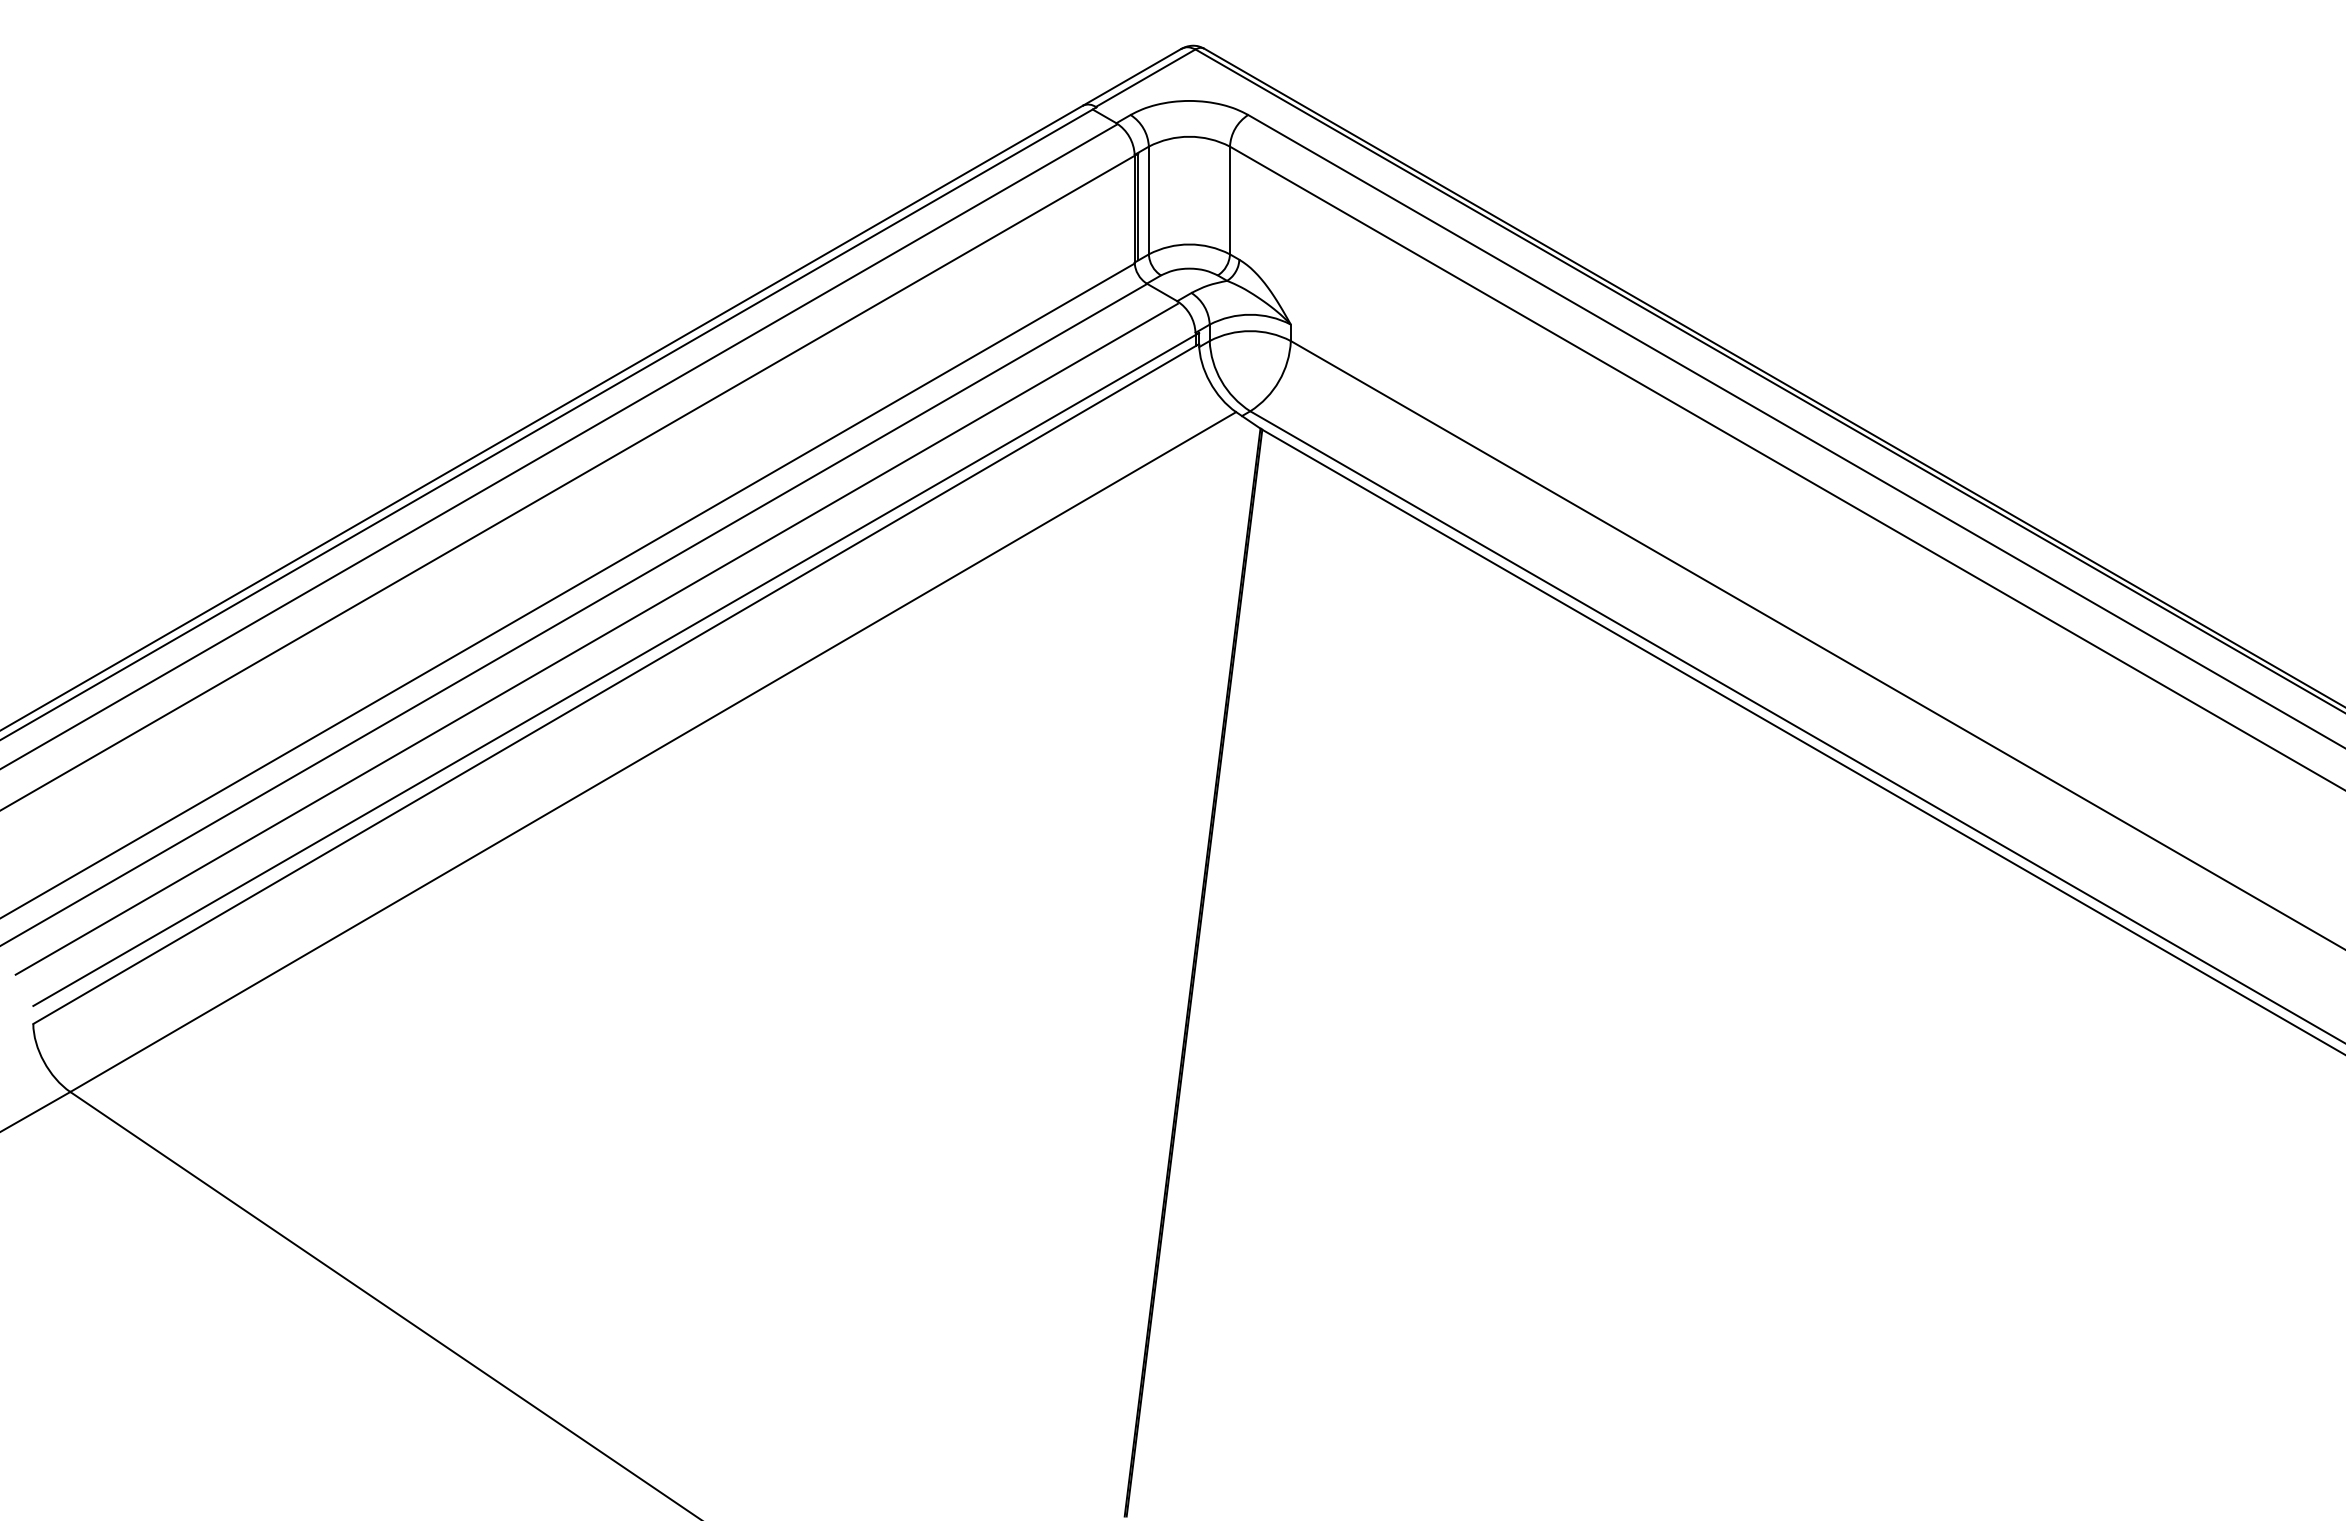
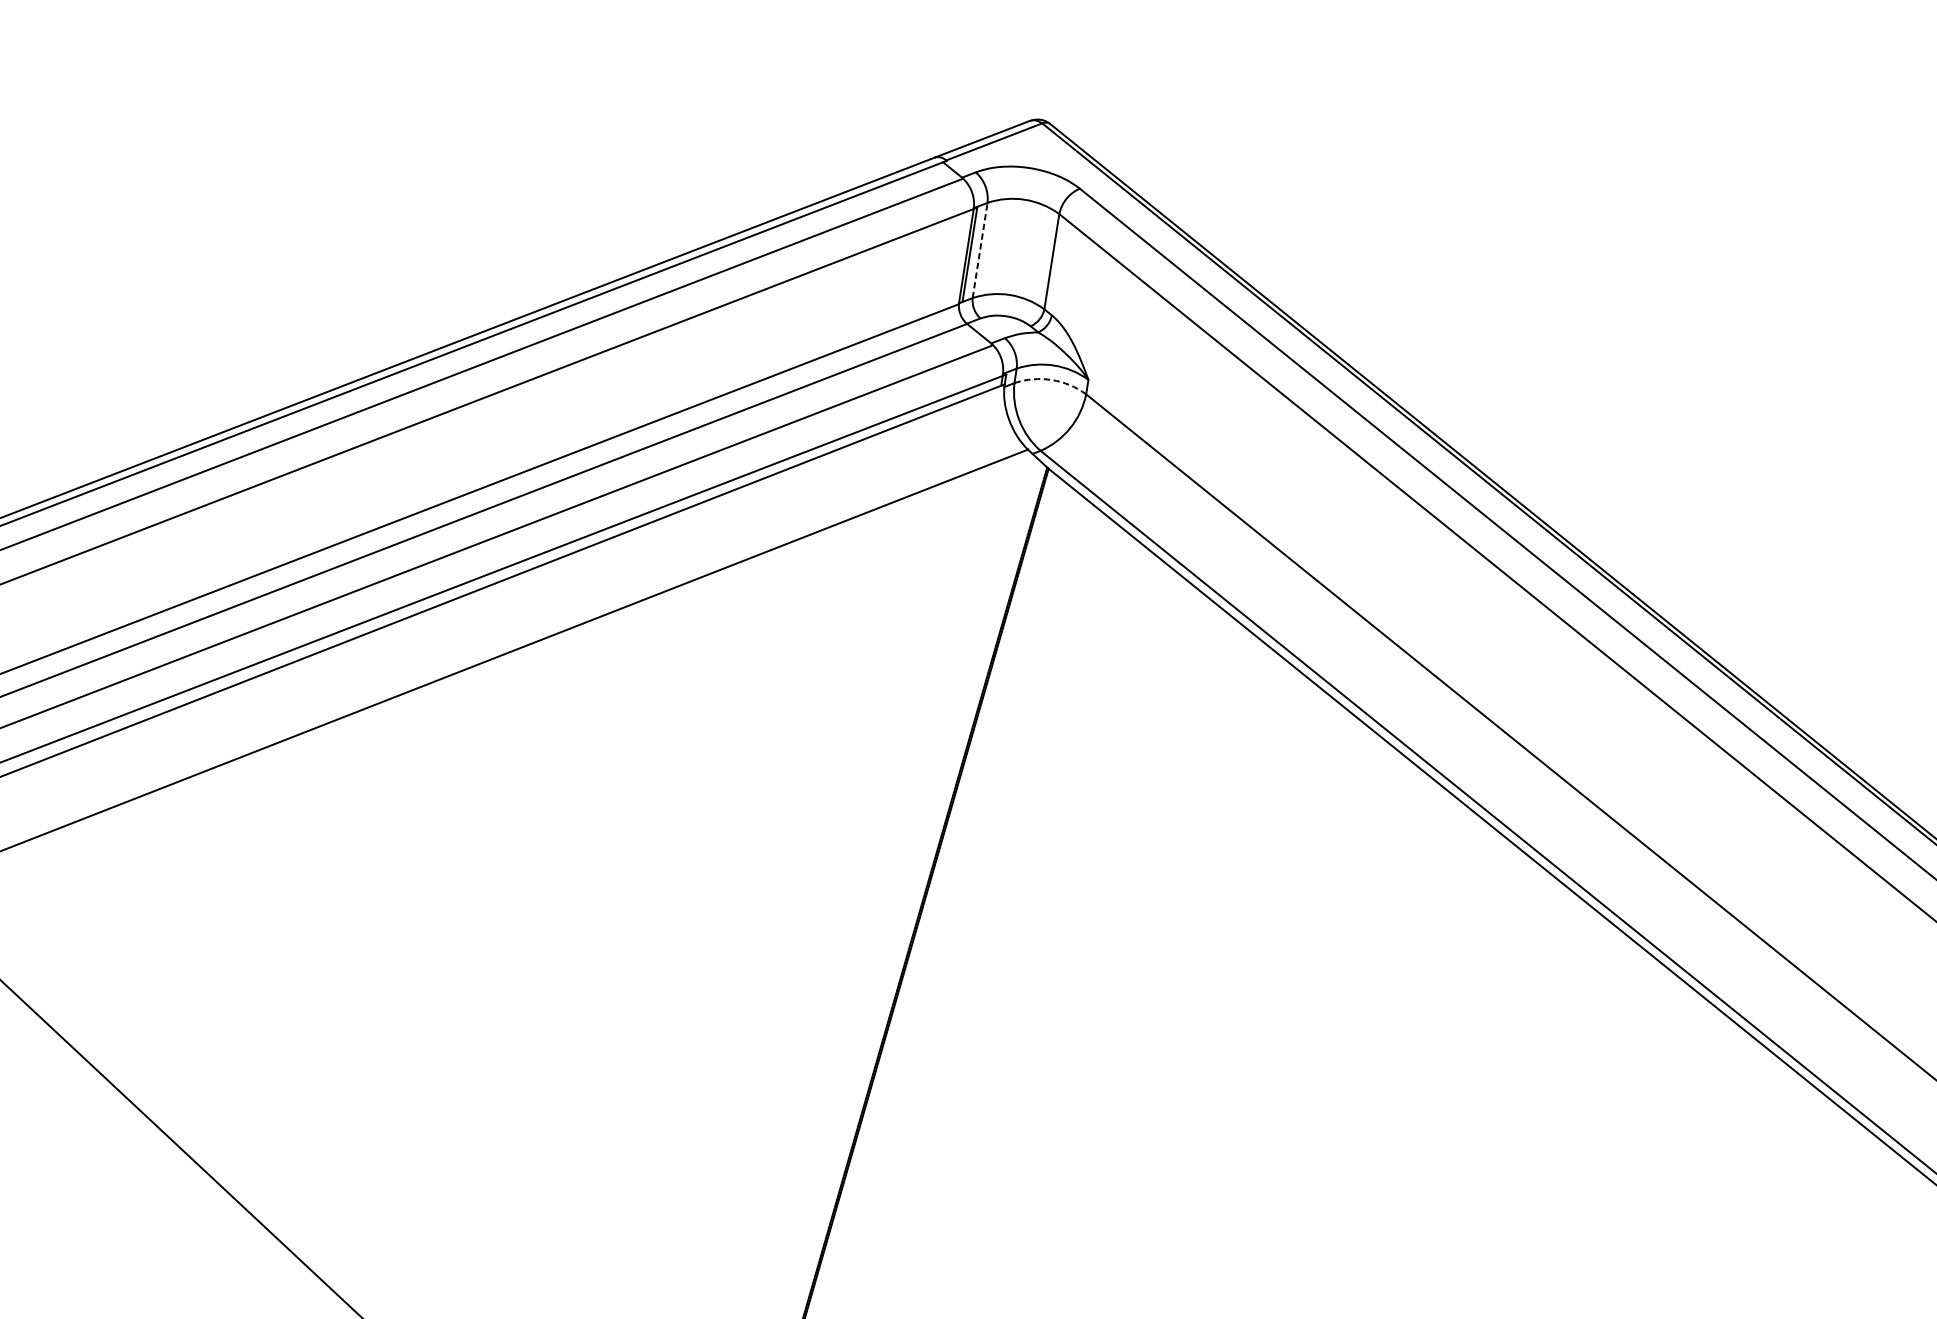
line: (1148, 200) -> (979, 250), solid -> dashed
arc: (1250, 331) -> (1051, 380), solid -> dashed

